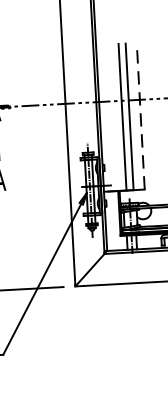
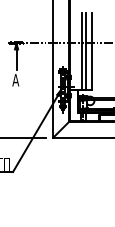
line: (140, 114) -> (91, 50), dashed -> solid

